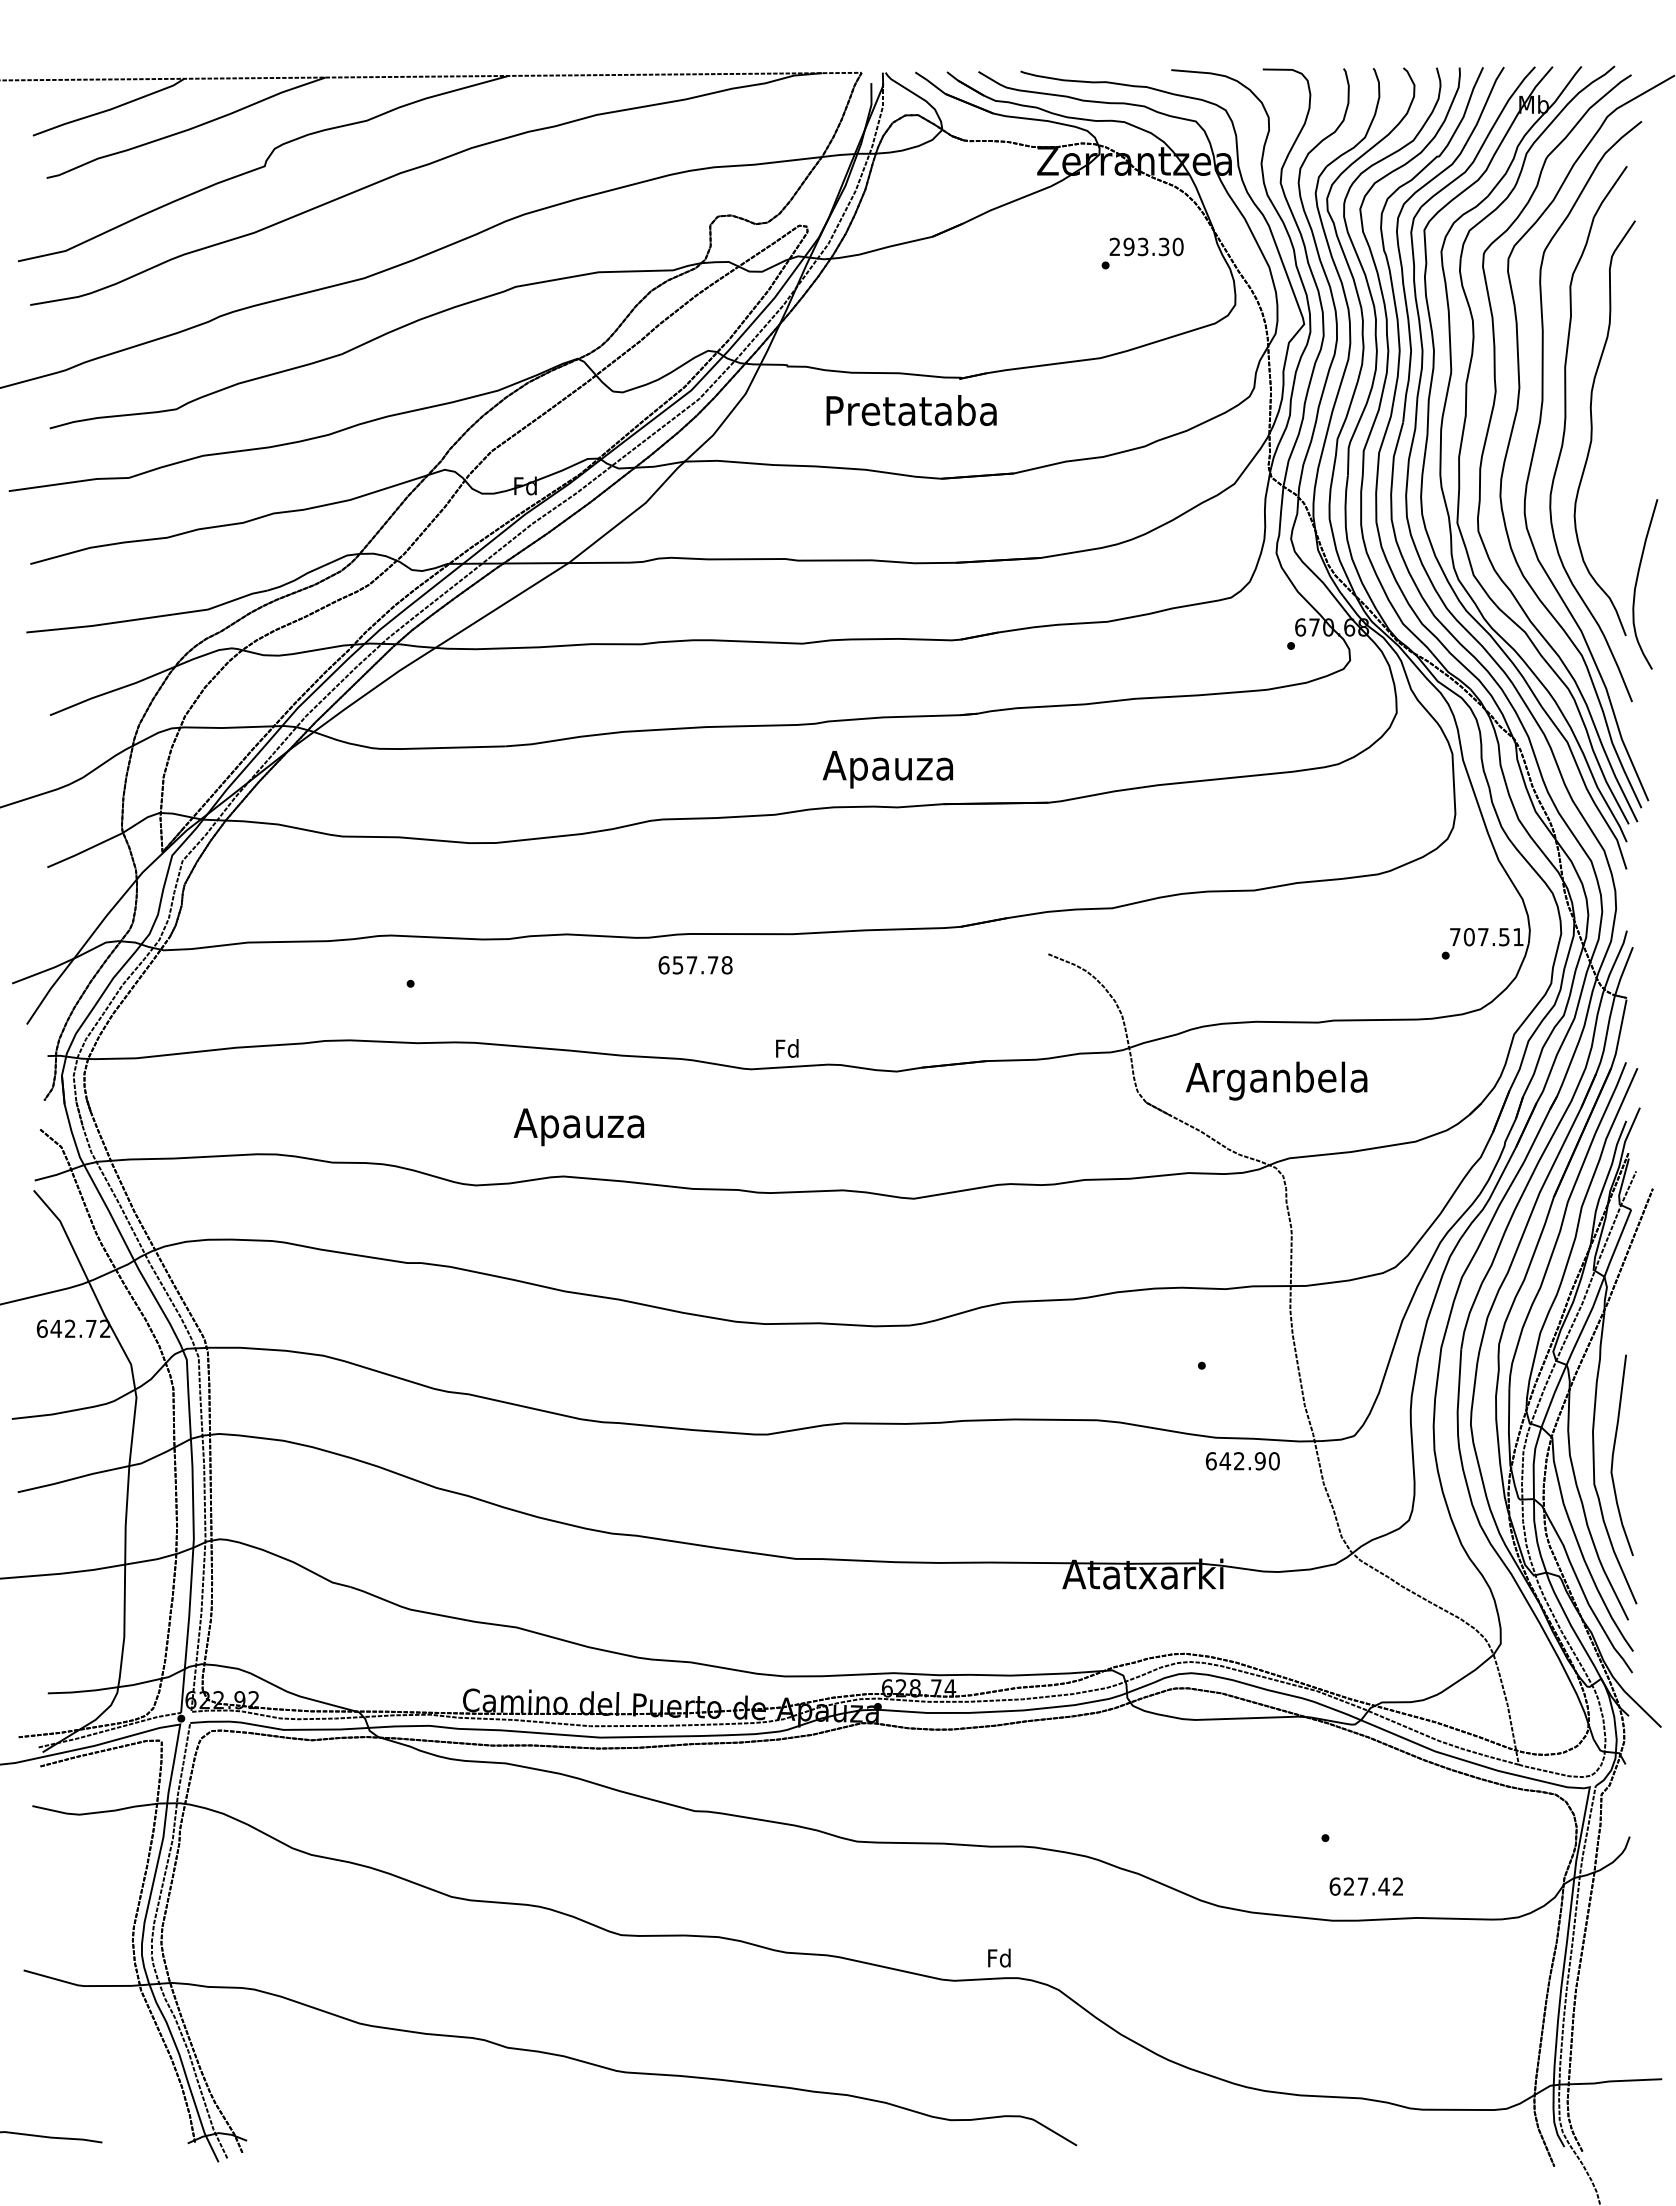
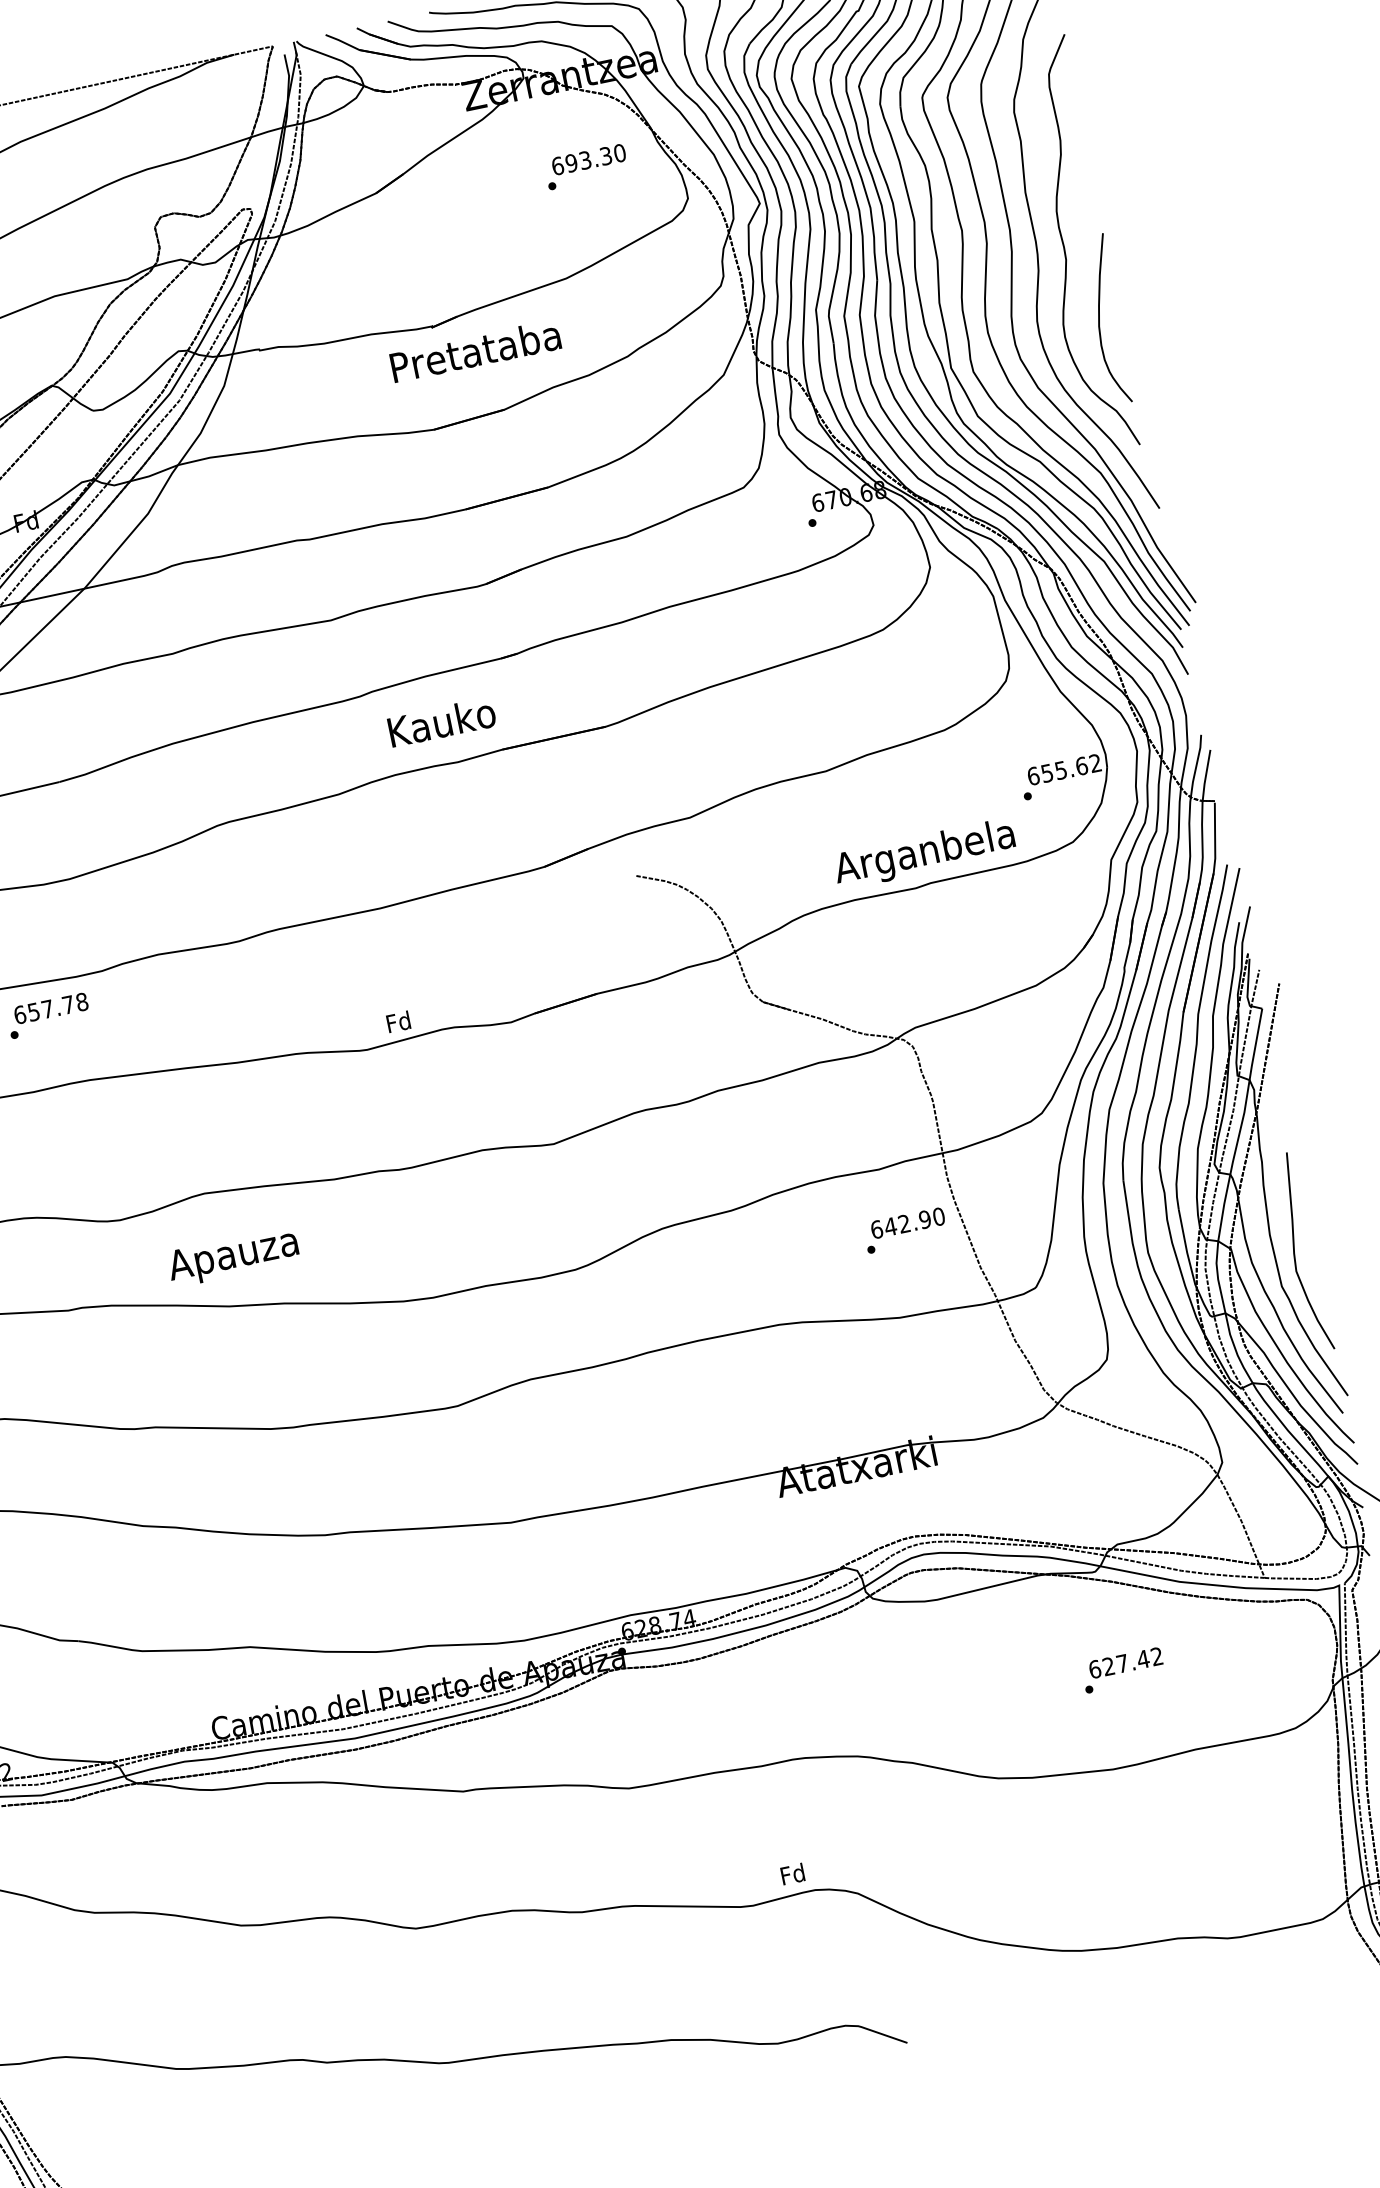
text: (1114, 246) -> (557, 165), 293.30 -> 693.30
text: (911, 410) -> (475, 351), moved
curve: (1637, 582) -> (1100, 319), moved
text: (887, 768) -> (440, 725), Apauza -> Kauko
text: (1486, 937) -> (1064, 770), 707.51 -> 655.62
text: (695, 965) -> (51, 1008), moved
text: (1276, 1080) -> (924, 853), moved
text: (578, 1127) -> (233, 1257), moved
text: (1242, 1461) -> (907, 1223), moved
text: (1365, 1886) -> (1124, 1663), moved

